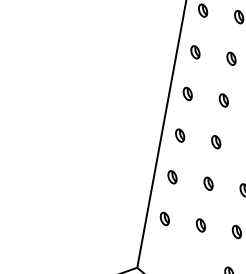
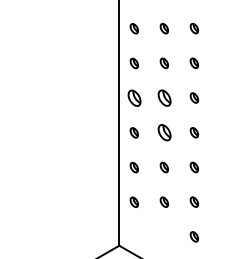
part: (186, 92) -> (133, 97), size x1.6
part: (222, 99) -> (163, 97), size x1.6
part: (215, 141) -> (163, 132), size x1.6

